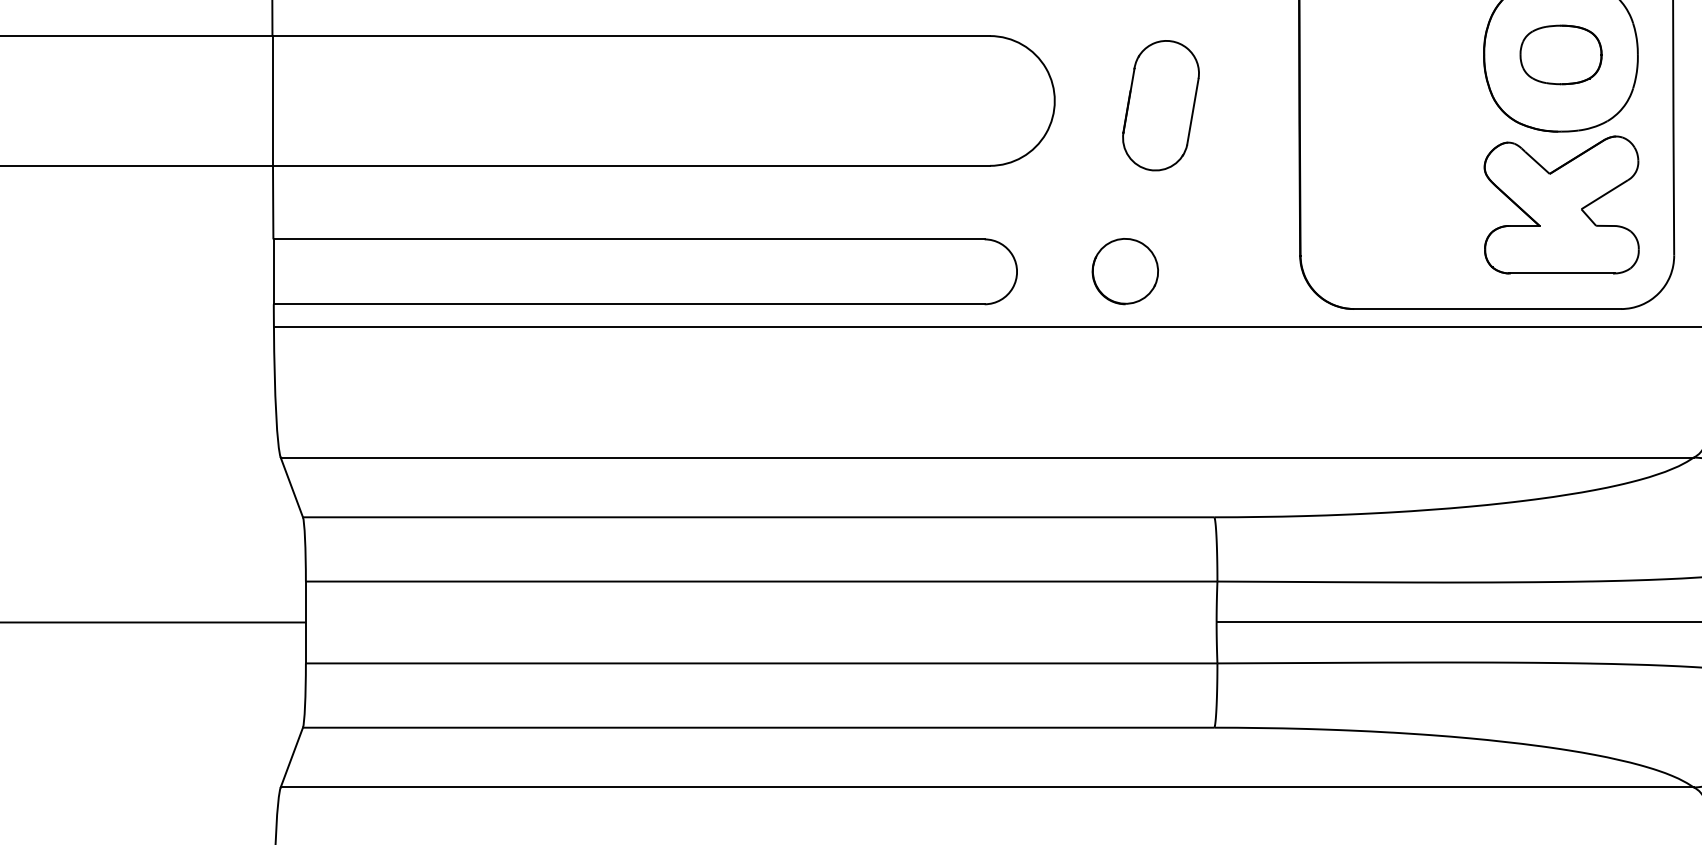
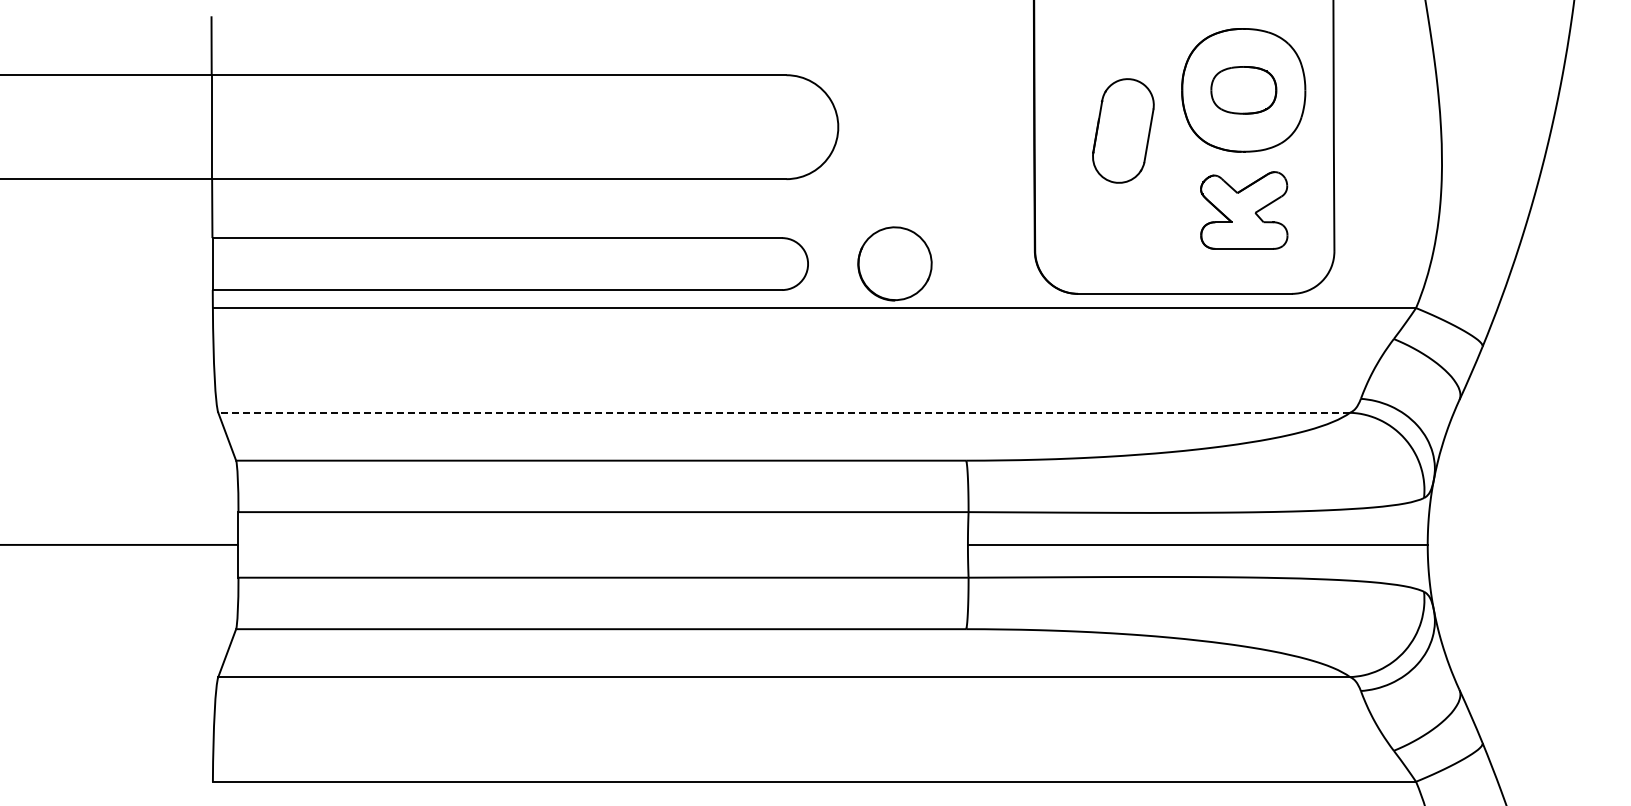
part: (1161, 105) -> (1123, 130), moved
part: (1560, 204) -> (1243, 210), size x0.7
part: (1124, 271) -> (894, 263), size x1.4
line: (987, 457) -> (784, 412), solid -> dashed

